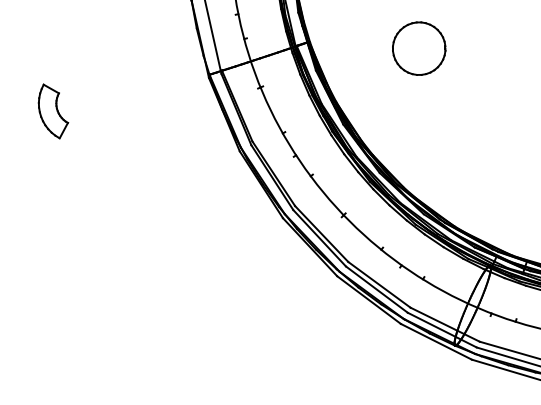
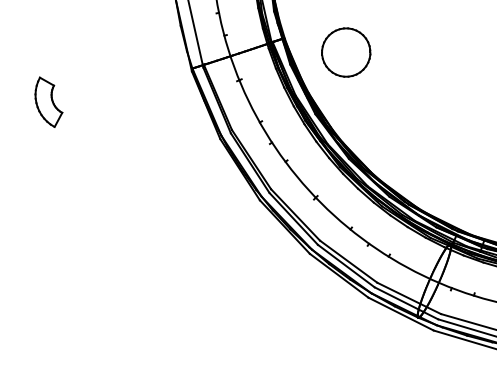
part: (419, 48) -> (346, 52), moved

